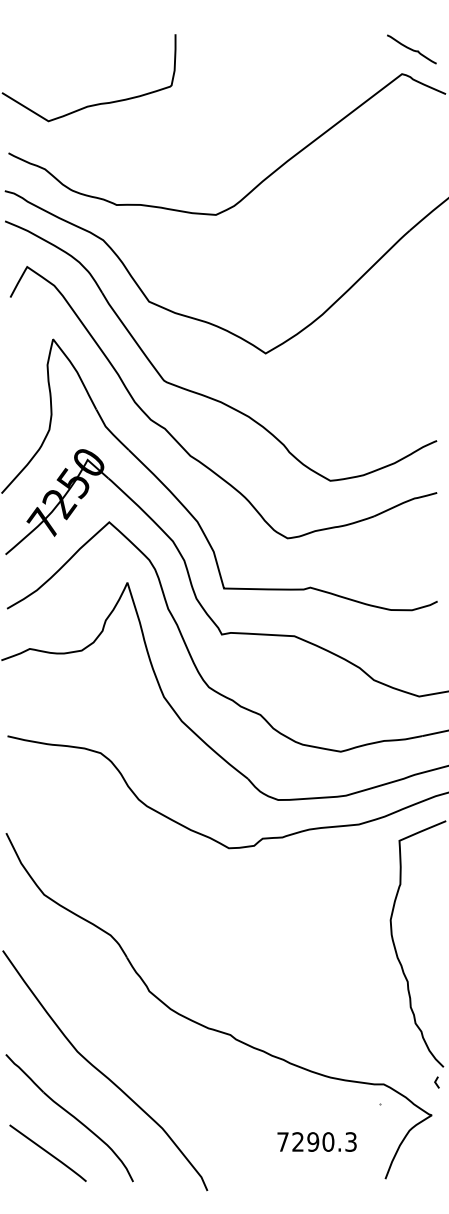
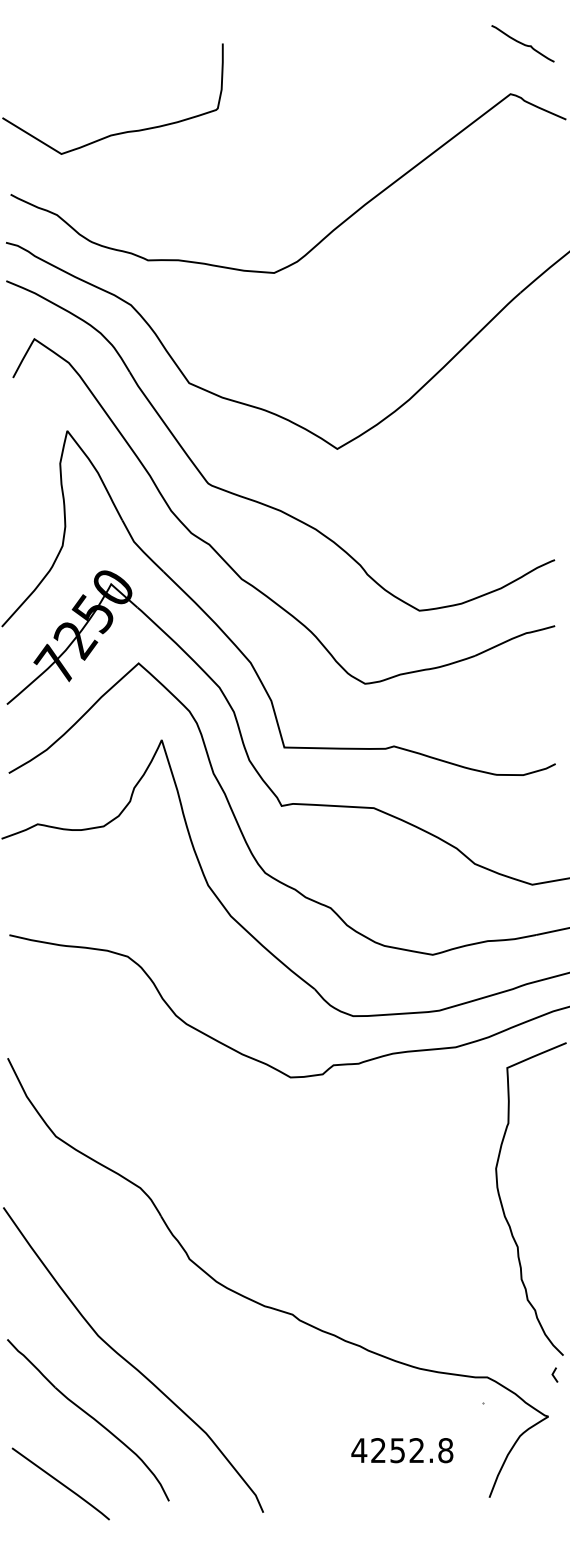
curve: (411, 49) -> (522, 43), moved
text: (316, 1141) -> (401, 1449), 7290.3 -> 4252.8
line: (47, 1152) -> (60, 1482), moved

